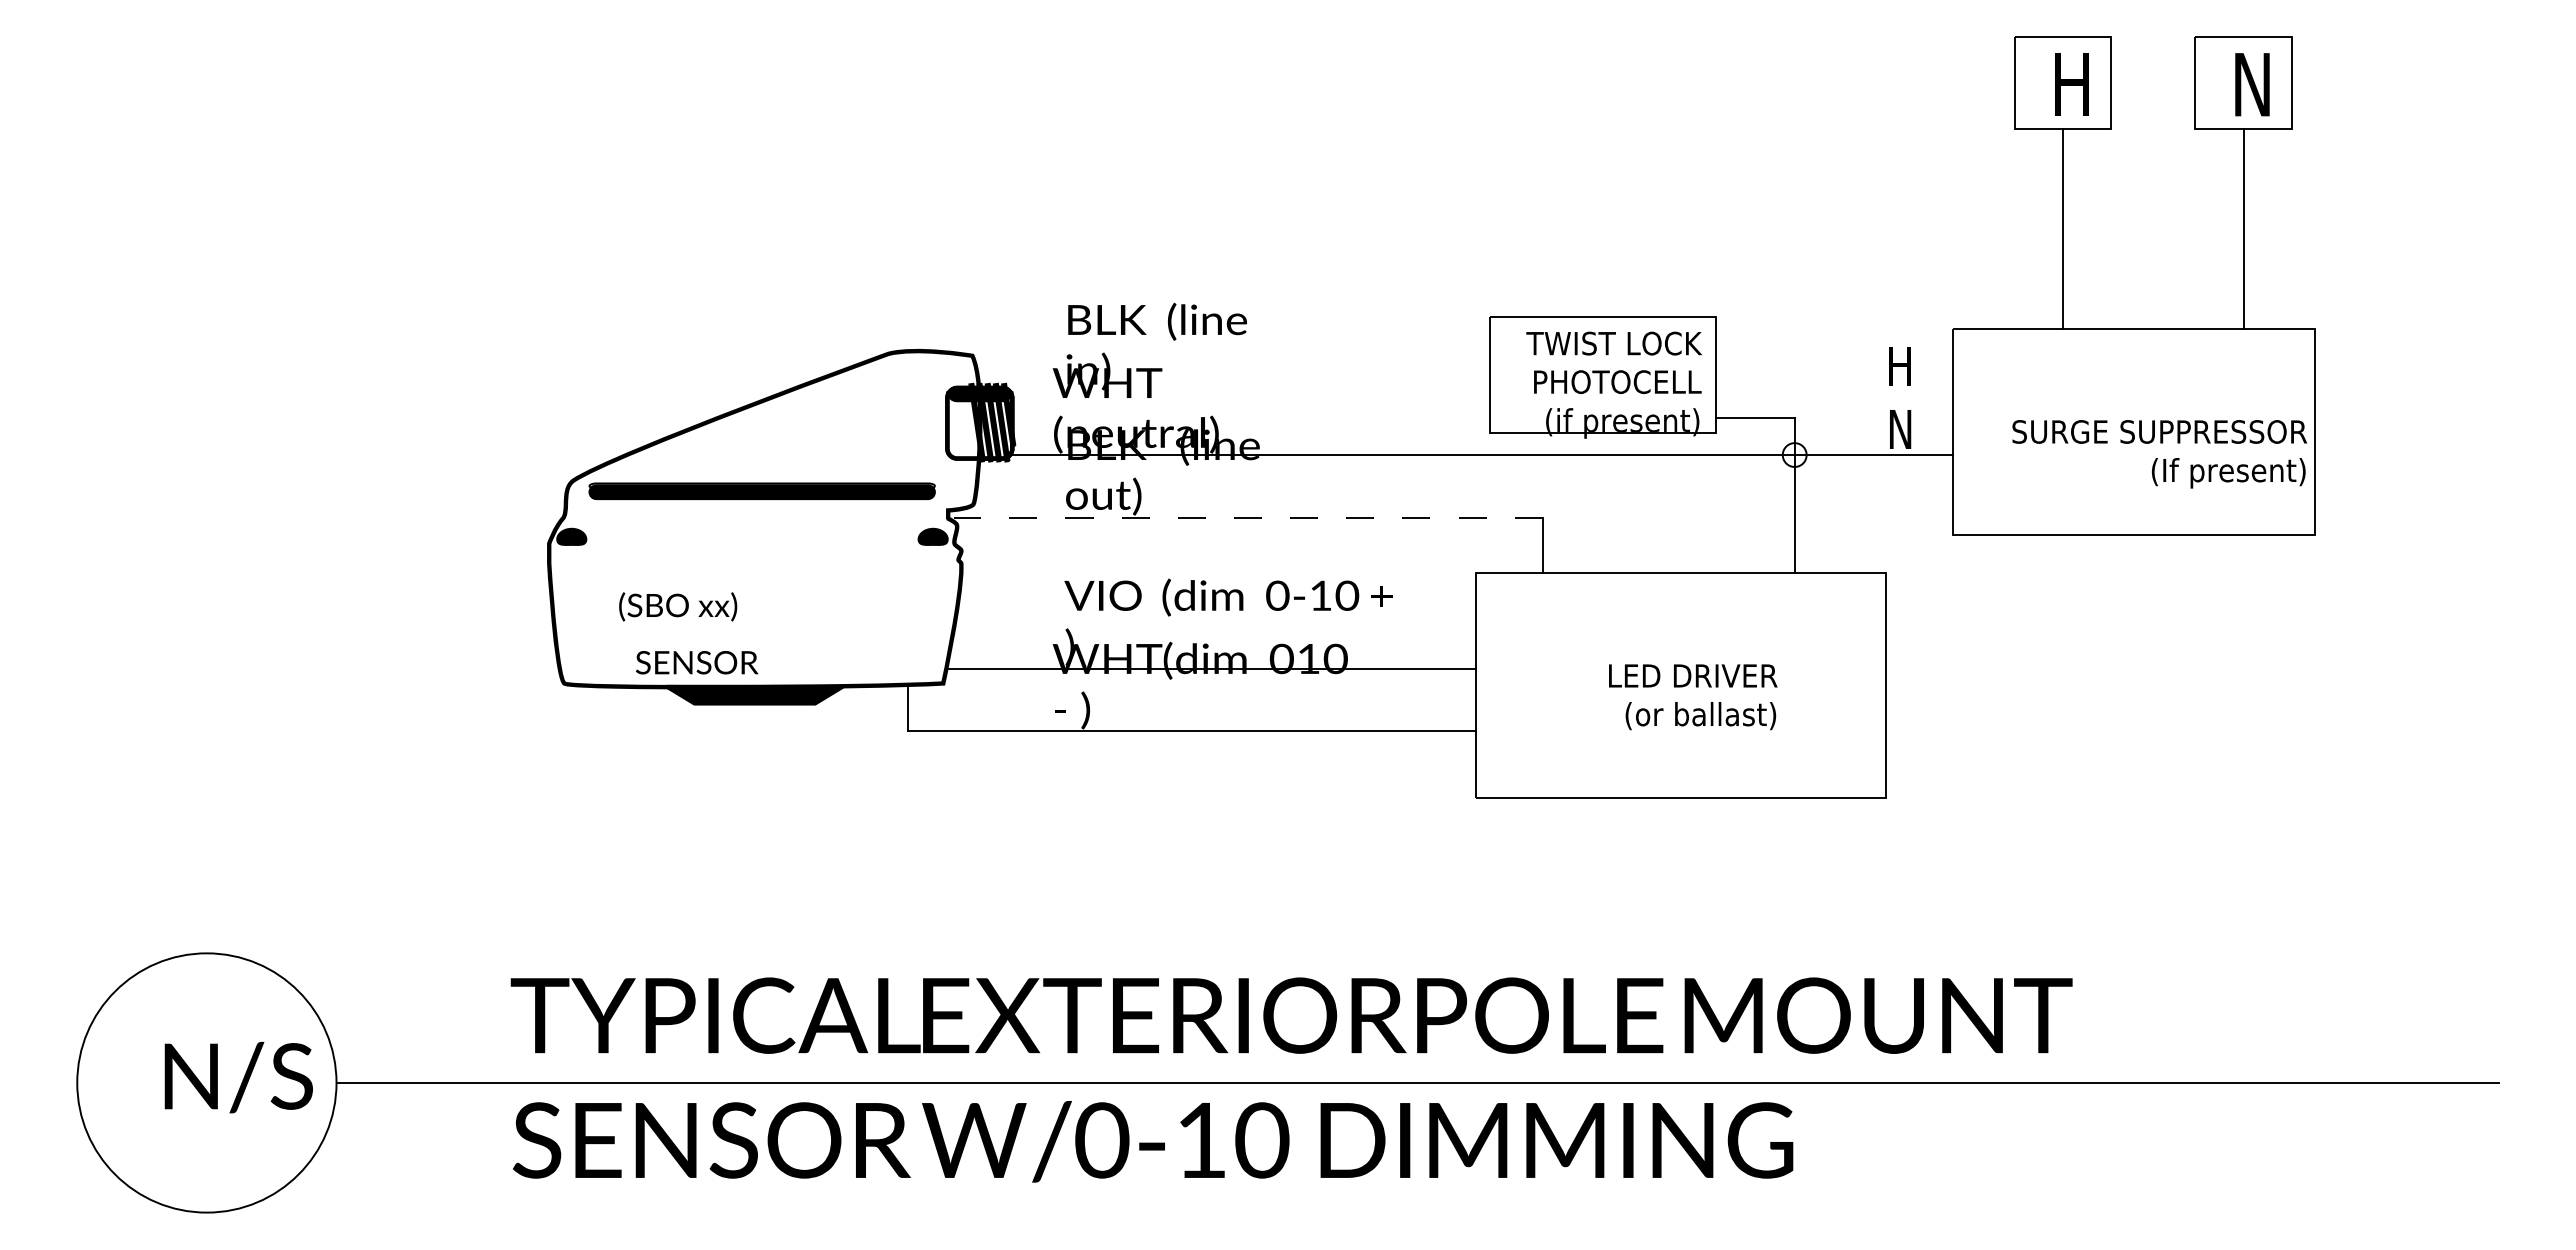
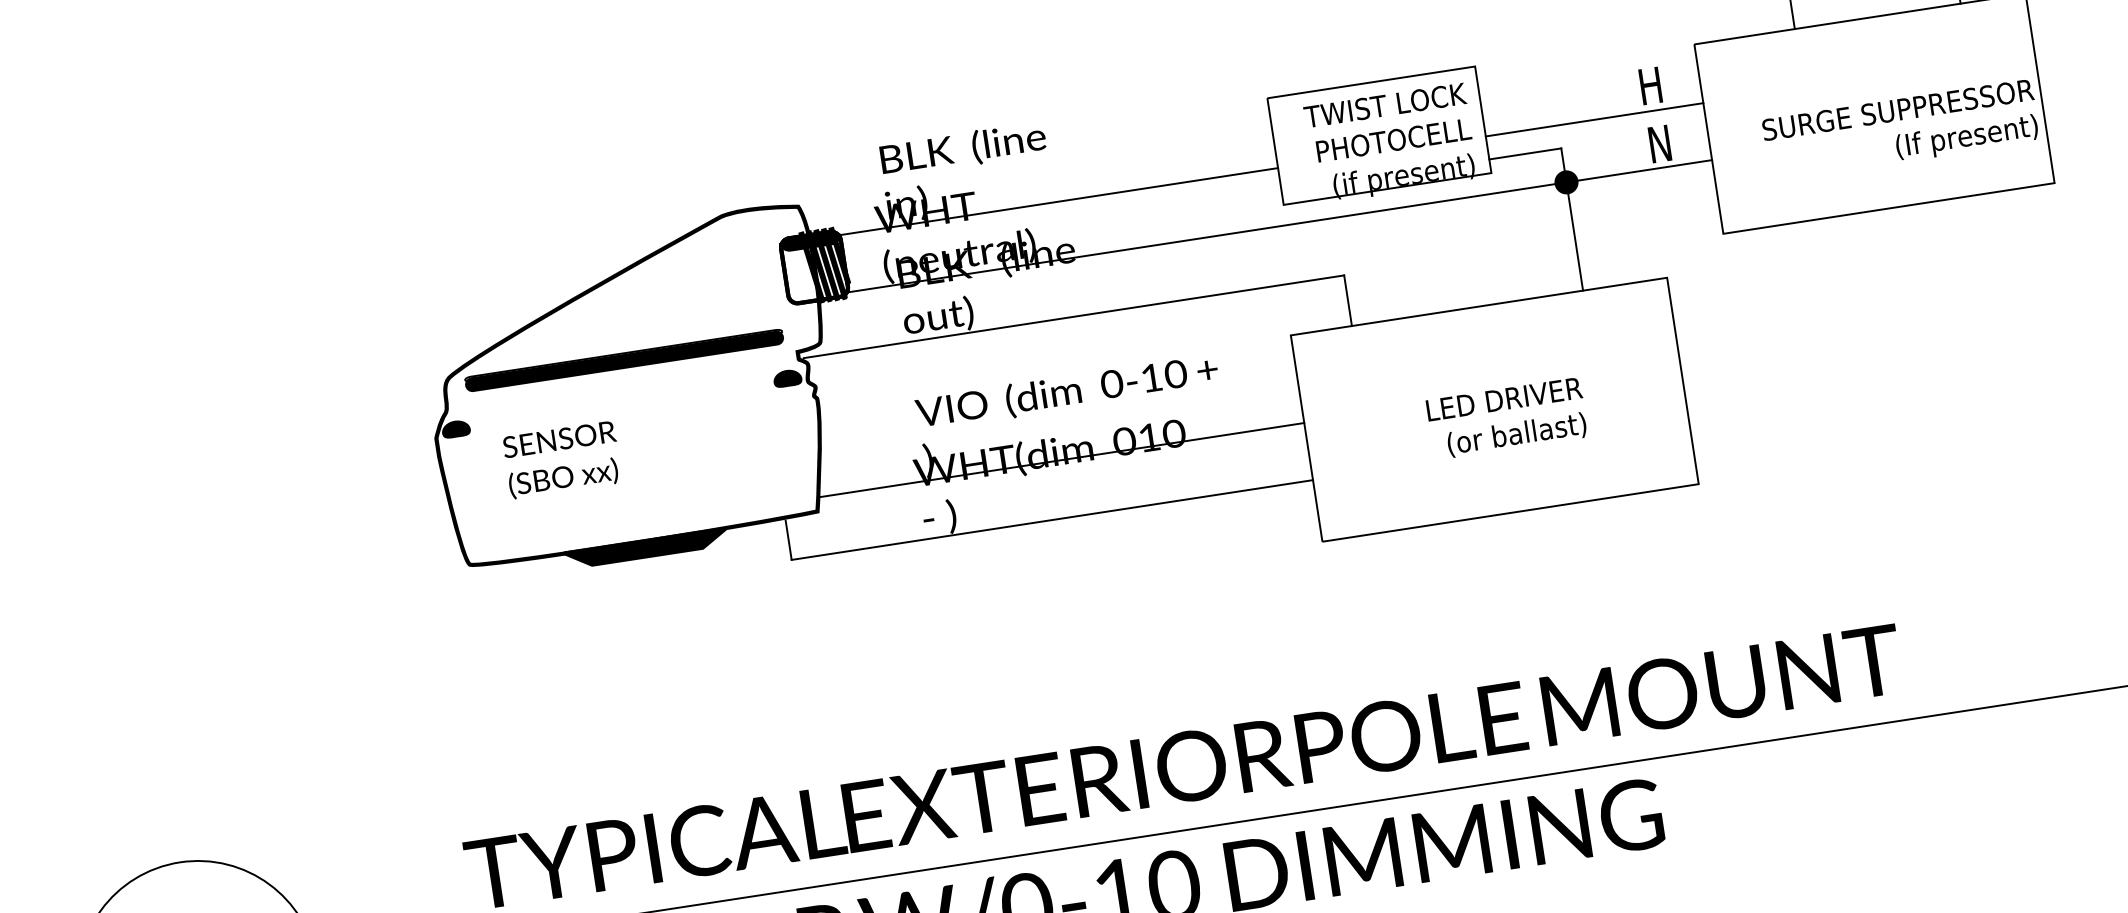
line: (1250, 392) -> (1058, 201), added
line: (1834, 392) -> (1594, 119), added
fill: (1794, 454) -> (1566, 181), added
line: (1248, 517) -> (1074, 316), dashed -> solid
text: (697, 662) -> (559, 439), moved

